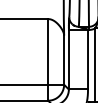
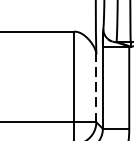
line: (64, 60) -> (96, 88), solid -> dashed

